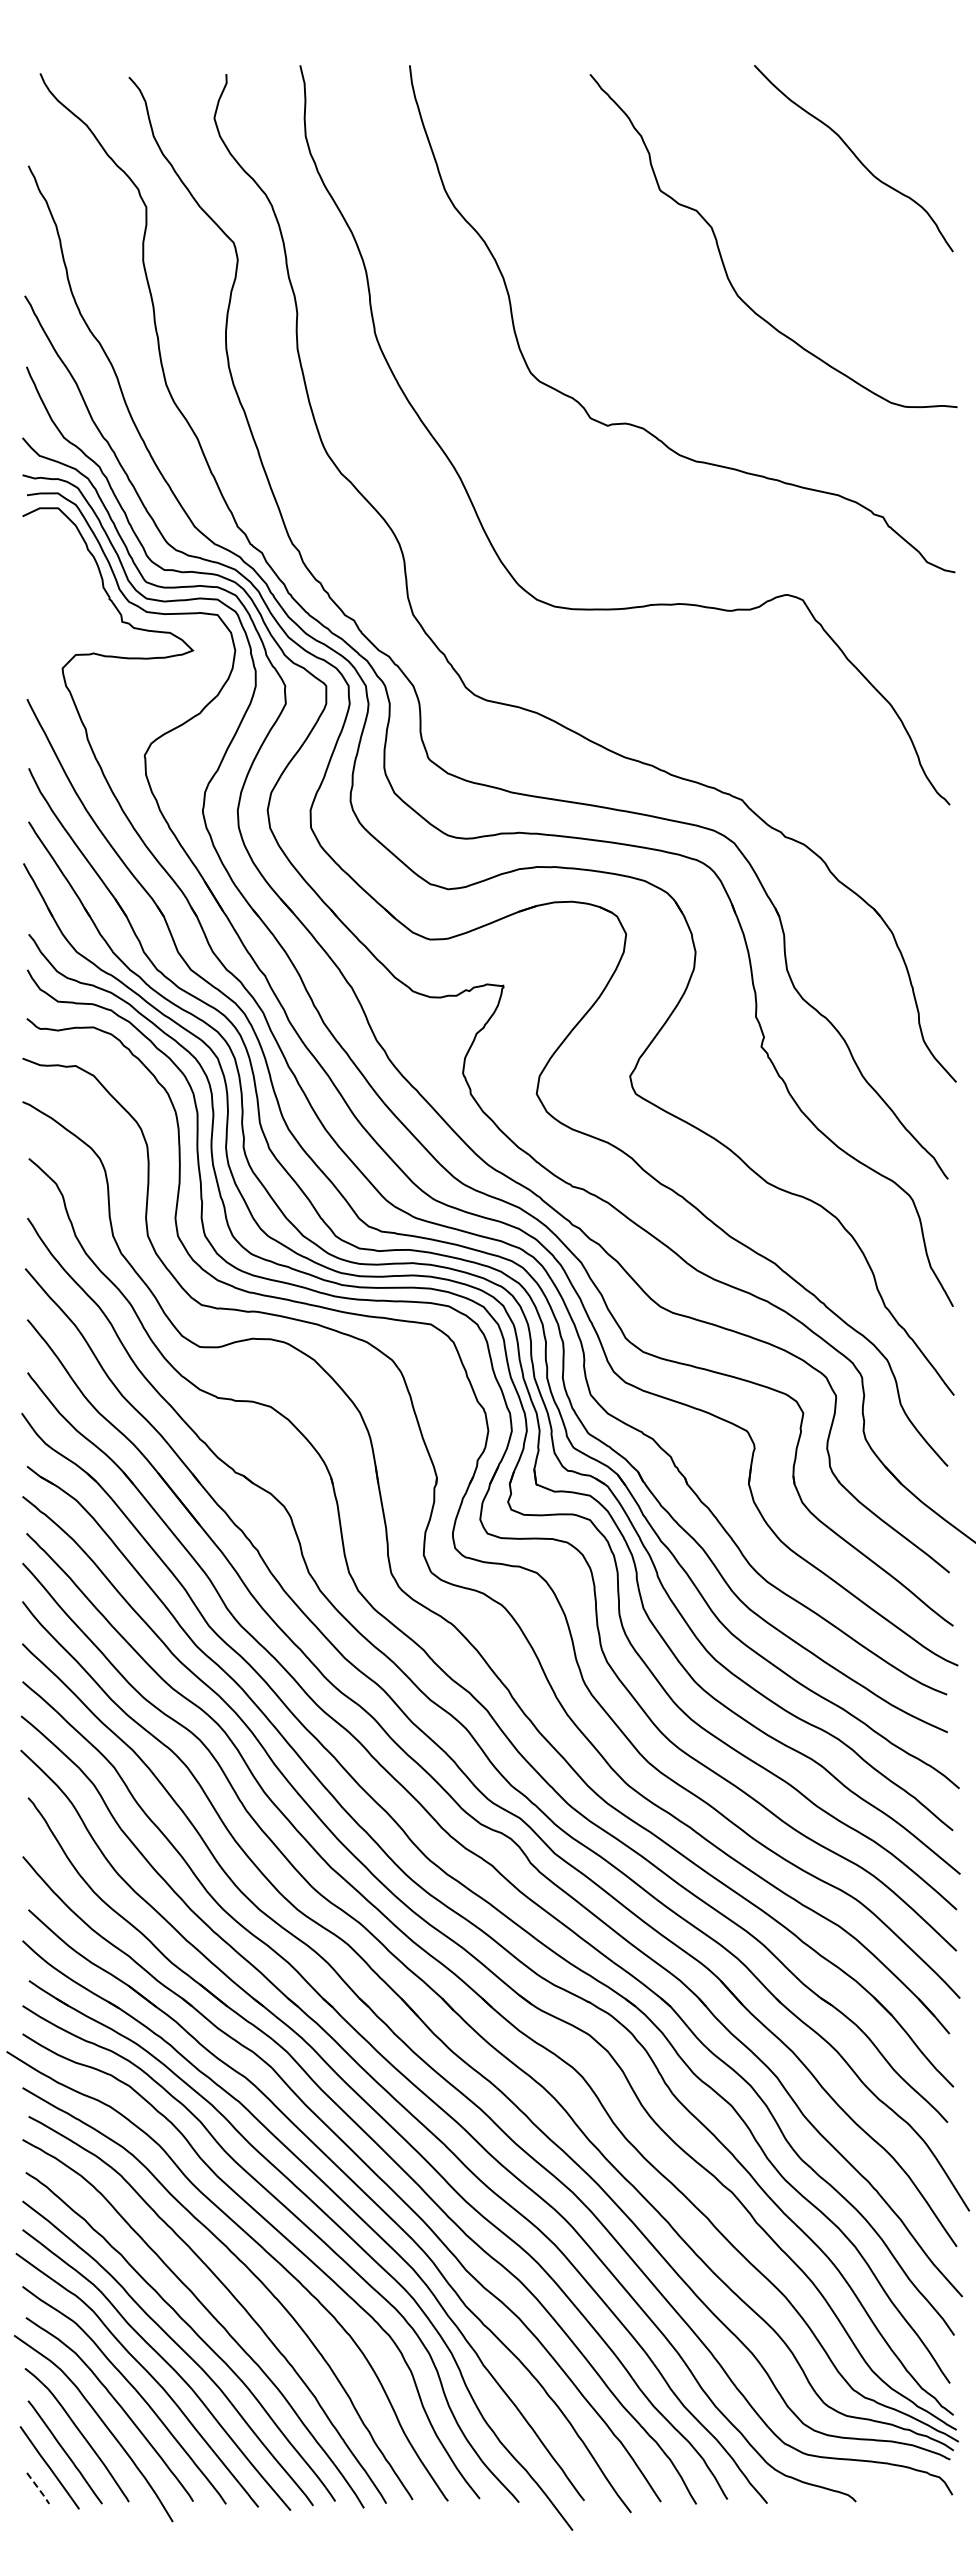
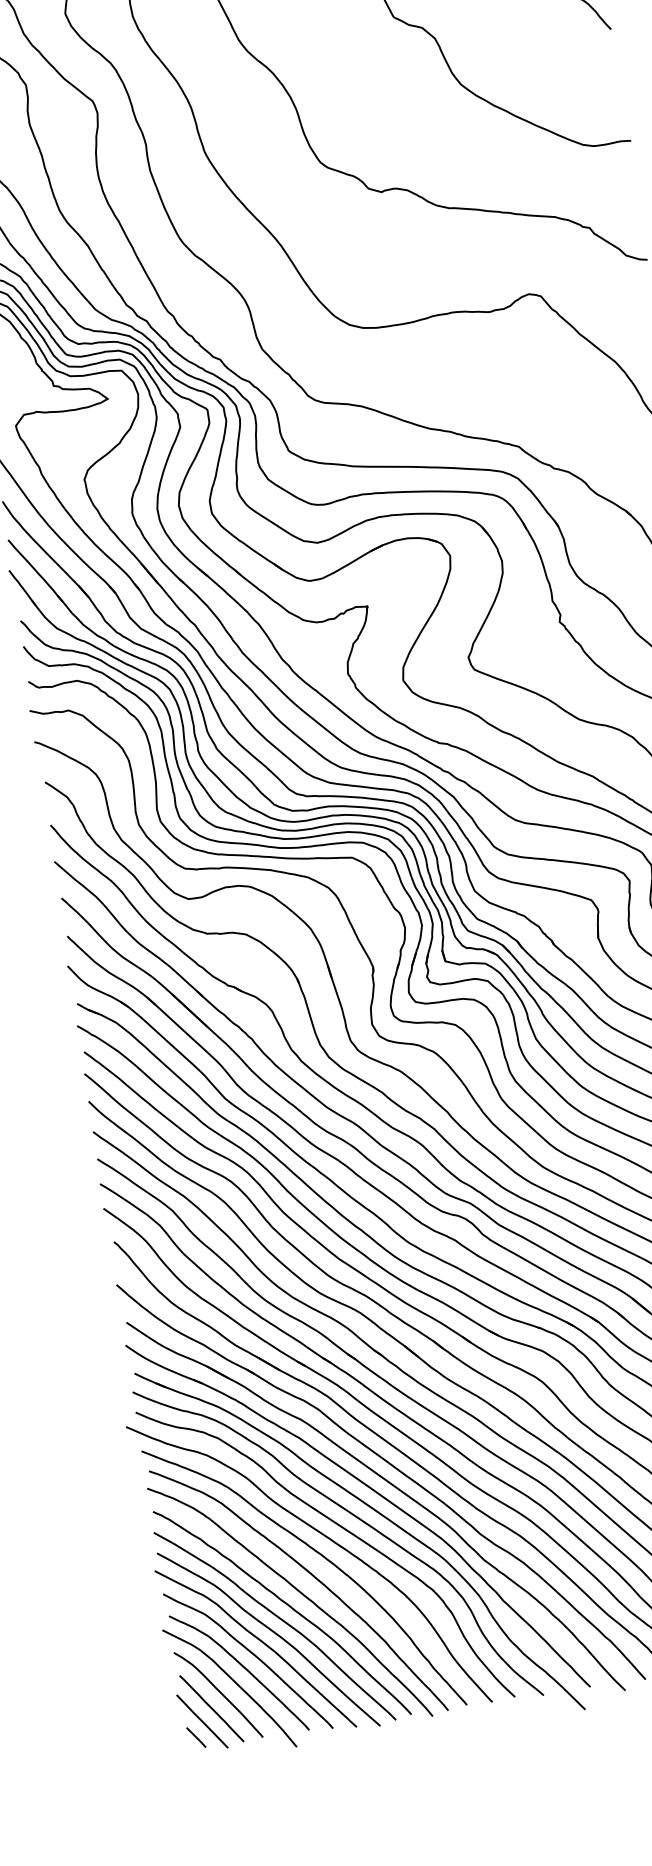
line: (38, 2488) -> (196, 1737), dashed -> solid

